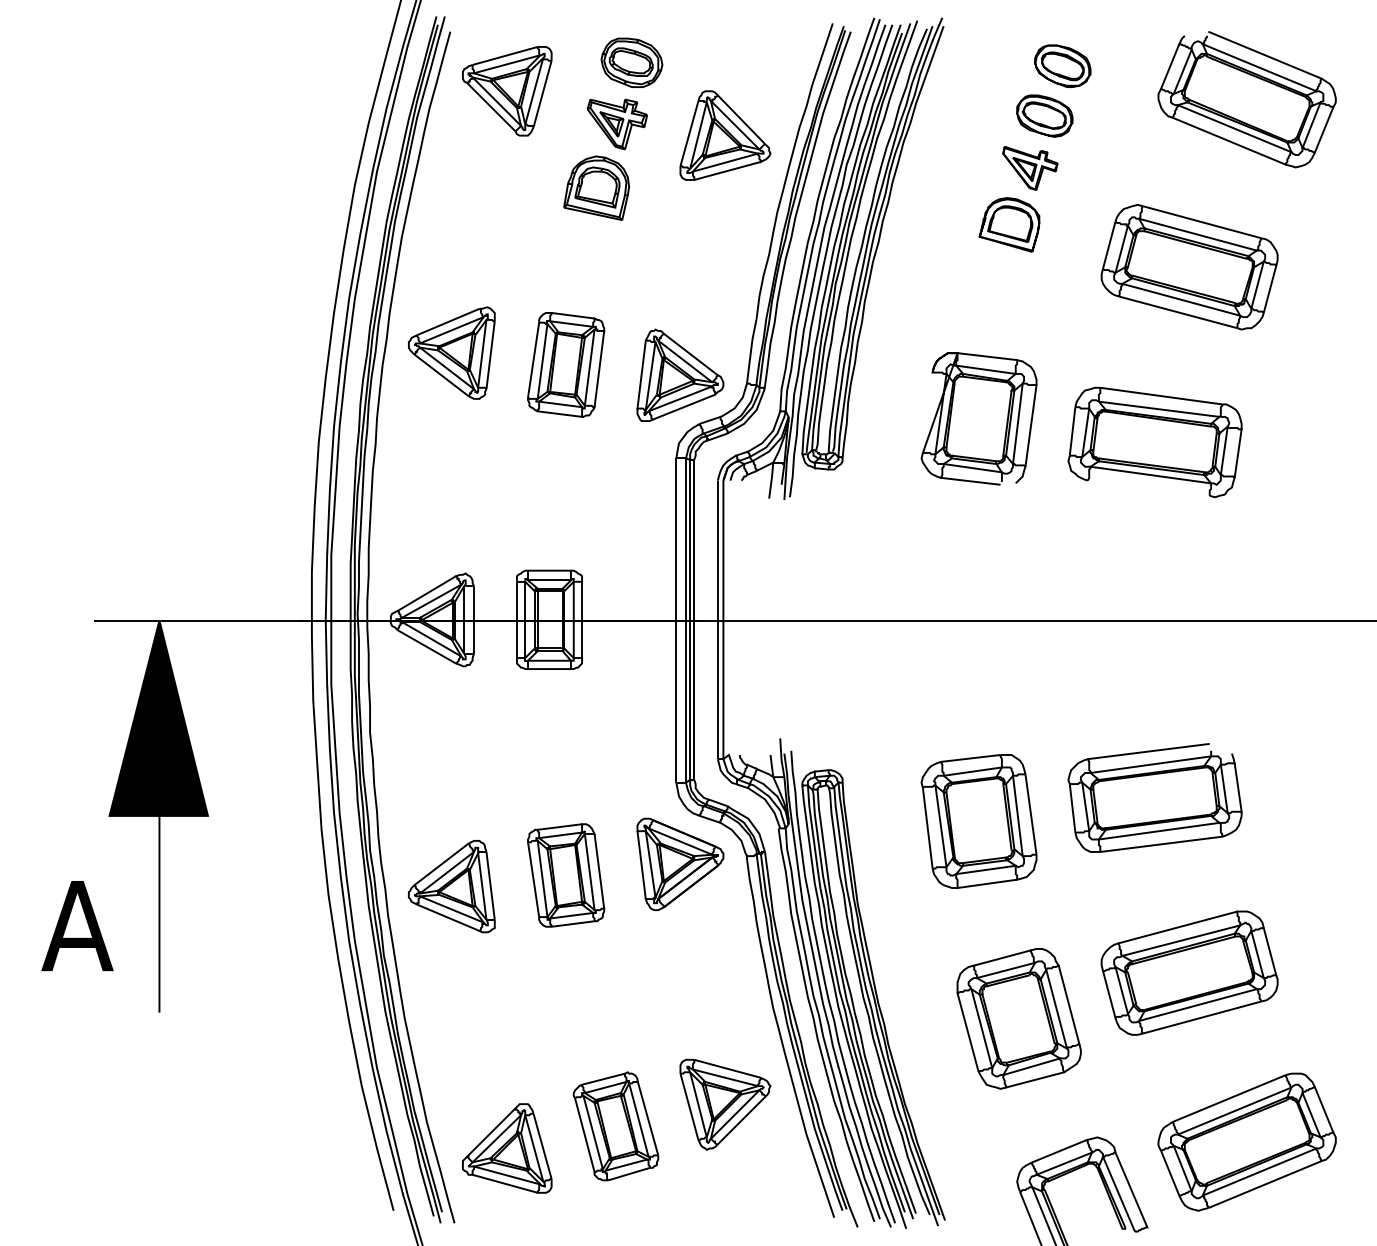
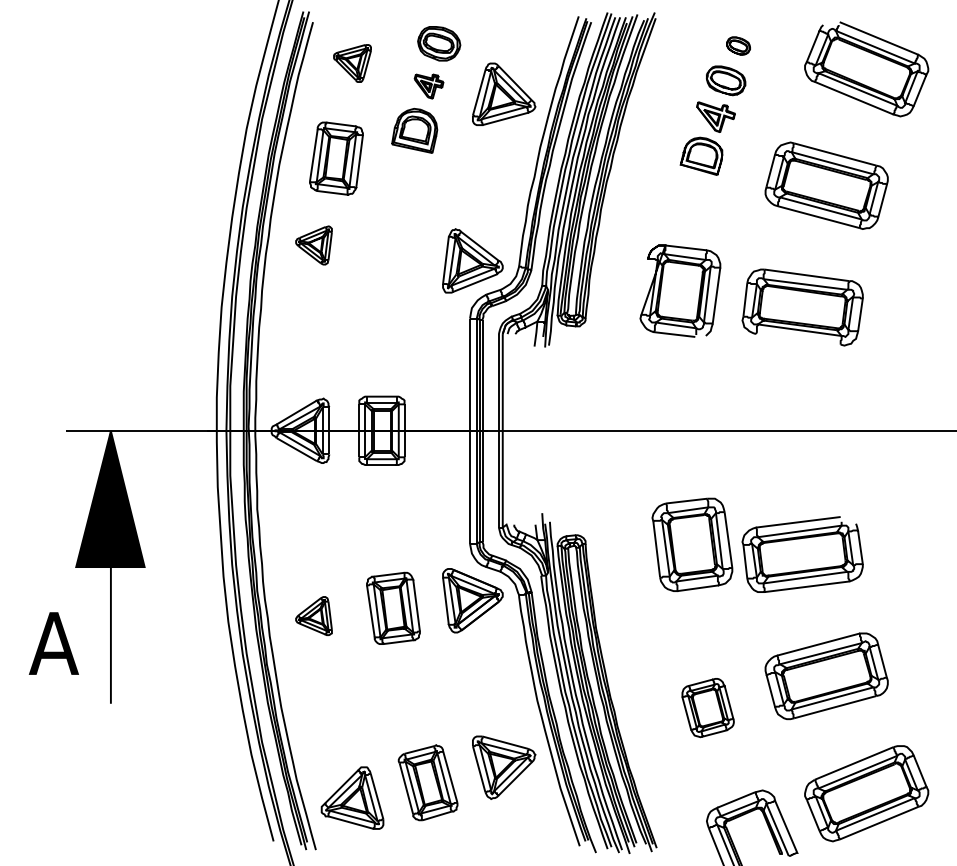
part: (1062, 65) -> (738, 45), size x0.6
part: (507, 91) -> (352, 63), size x0.6
part: (616, 124) -> (428, 86), size x0.7
part: (451, 353) -> (313, 245), size x0.6
part: (566, 364) -> (336, 158), moved
part: (979, 820) -> (692, 544), moved
part: (451, 885) -> (313, 615), size x0.6
part: (1018, 1018) -> (707, 707), size x0.6

